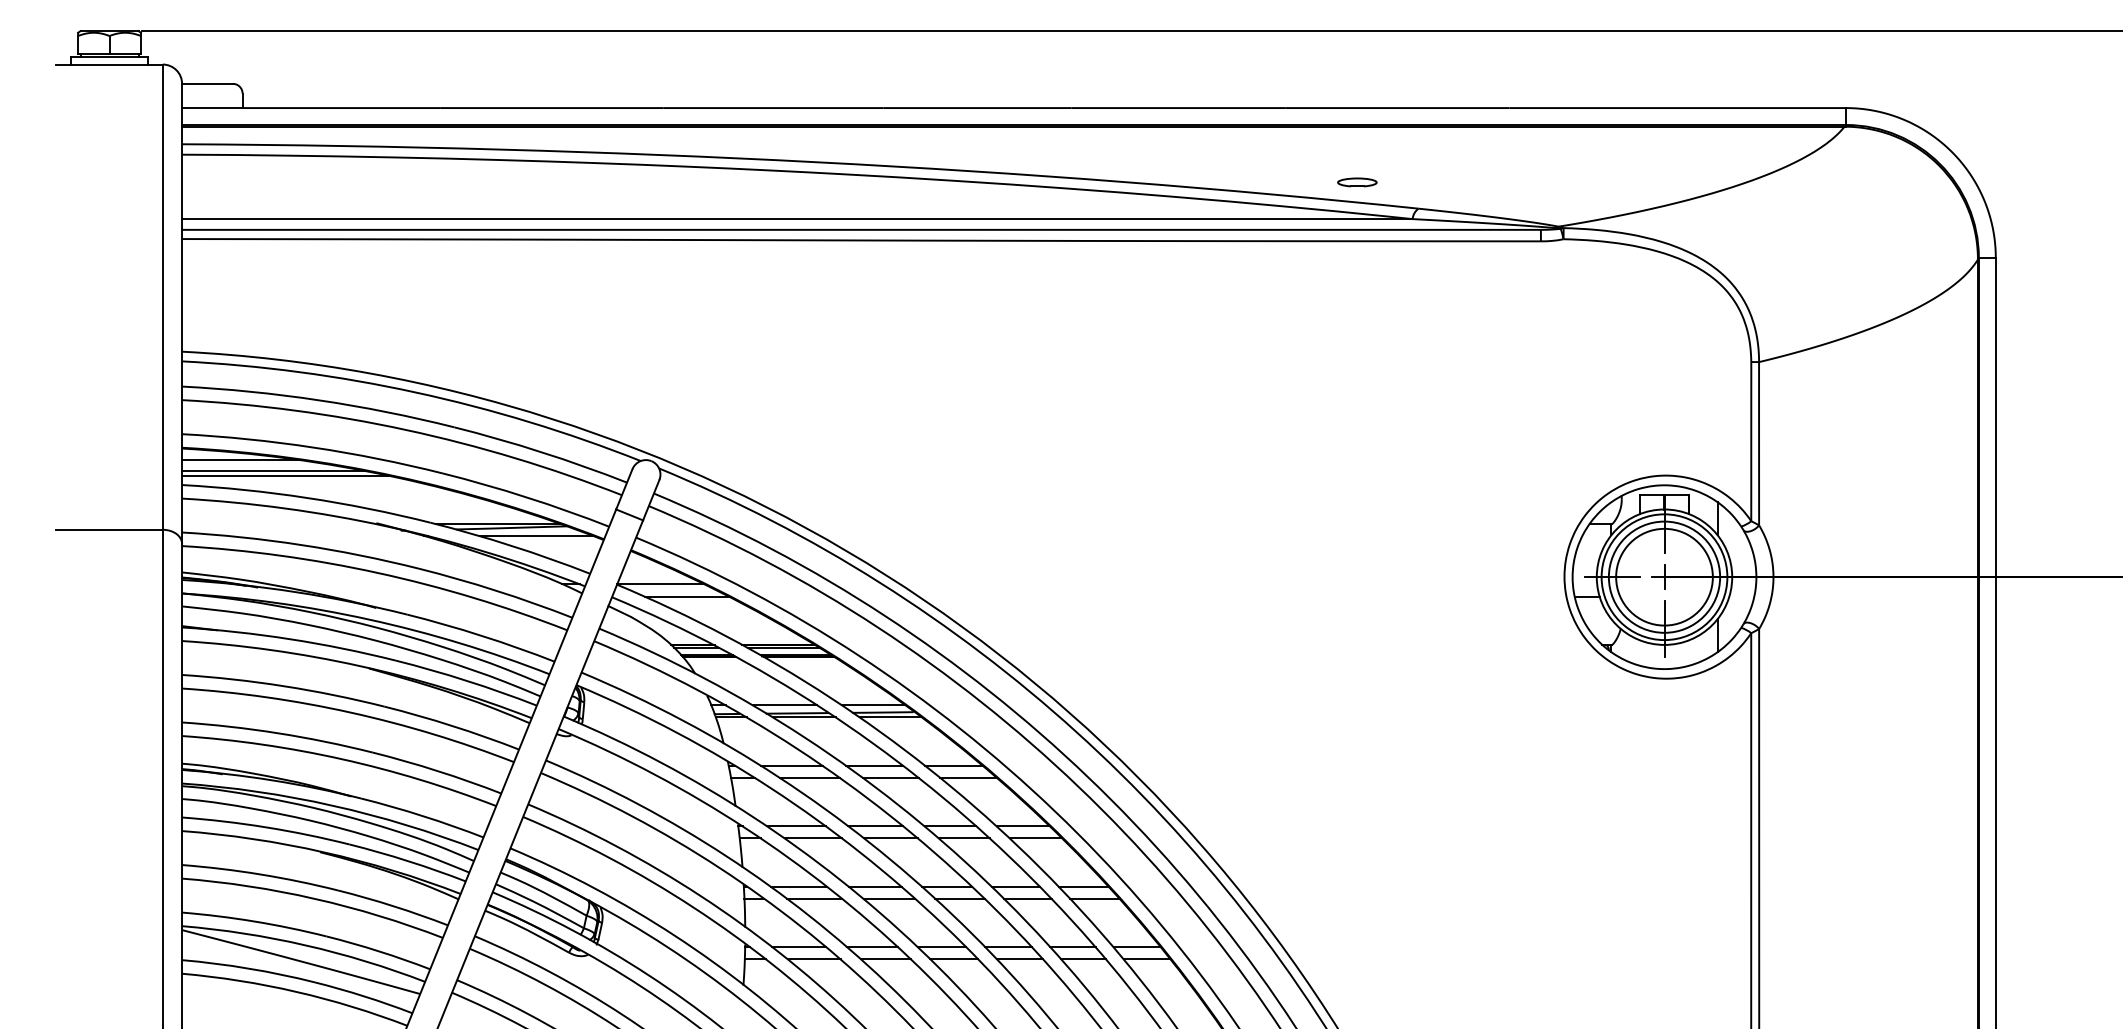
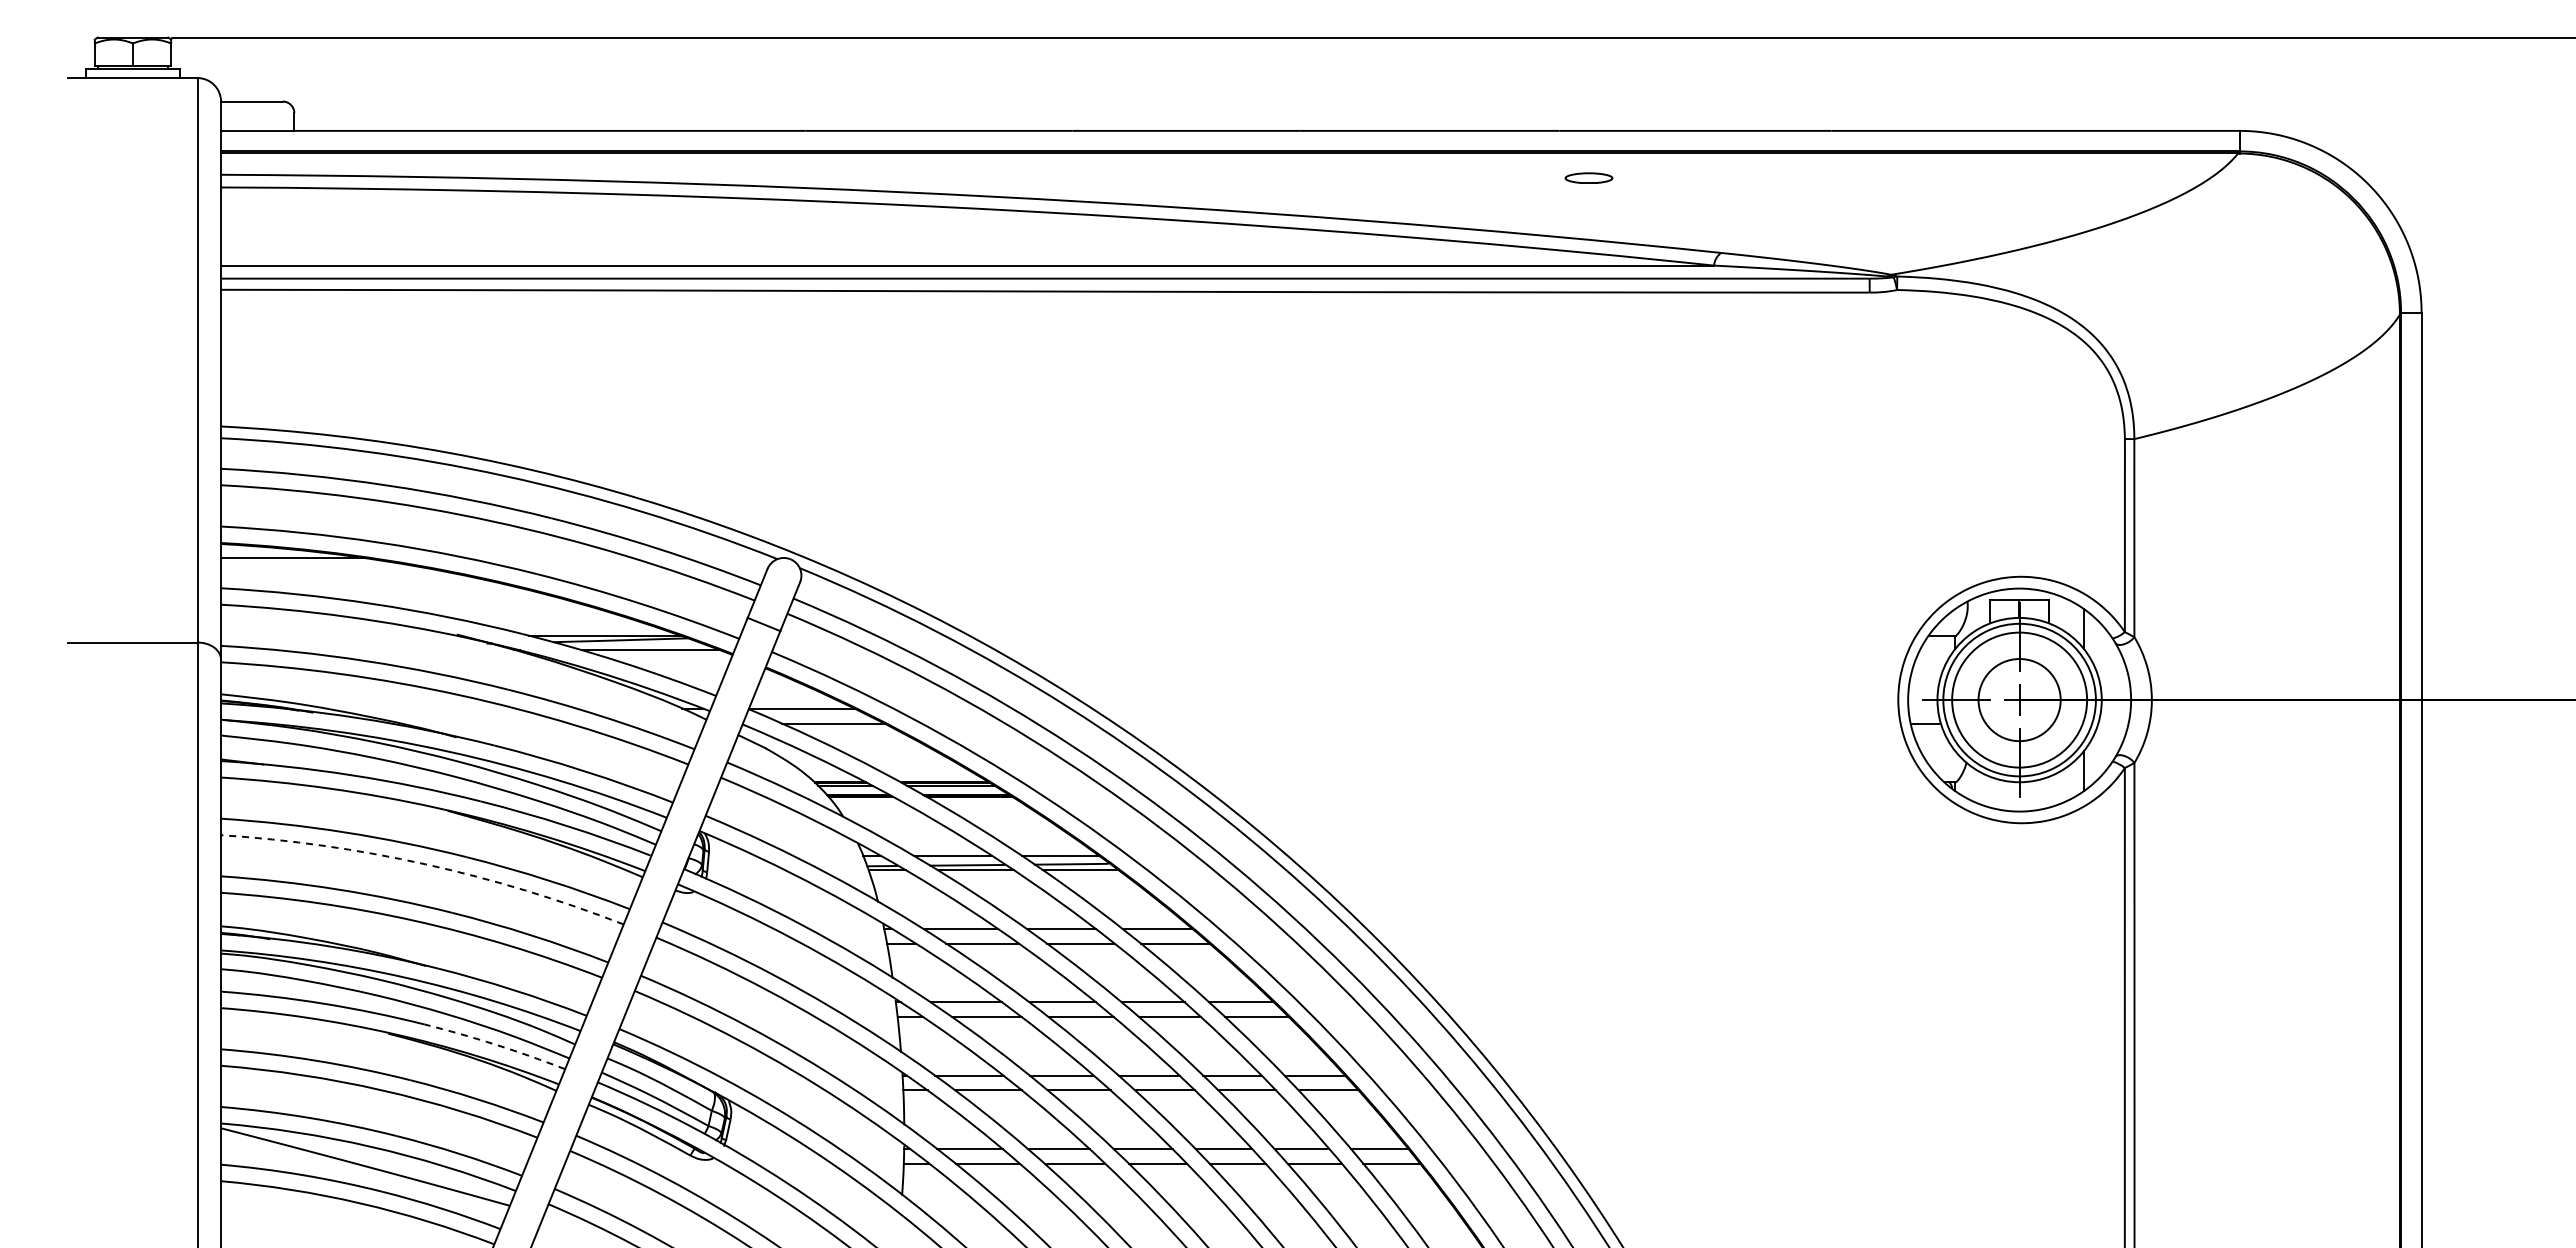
part: (1356, 181) -> (1588, 177), moved
line: (273, 471) -> (331, 571), removed
line: (285, 475) -> (346, 576), removed
circle: (1664, 576) -> (2019, 699), size x0.7
arc: (350, 712) -> (425, 864), solid -> dashed
arc: (408, 861) -> (495, 1044), solid -> dashed

